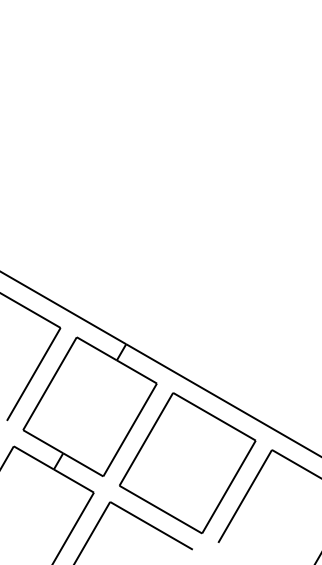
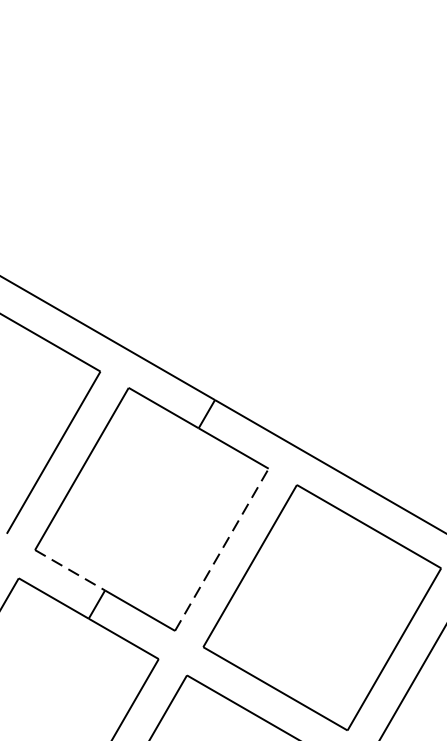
line: (130, 430) -> (222, 550), solid -> dashed
line: (43, 441) -> (70, 569), solid -> dashed

